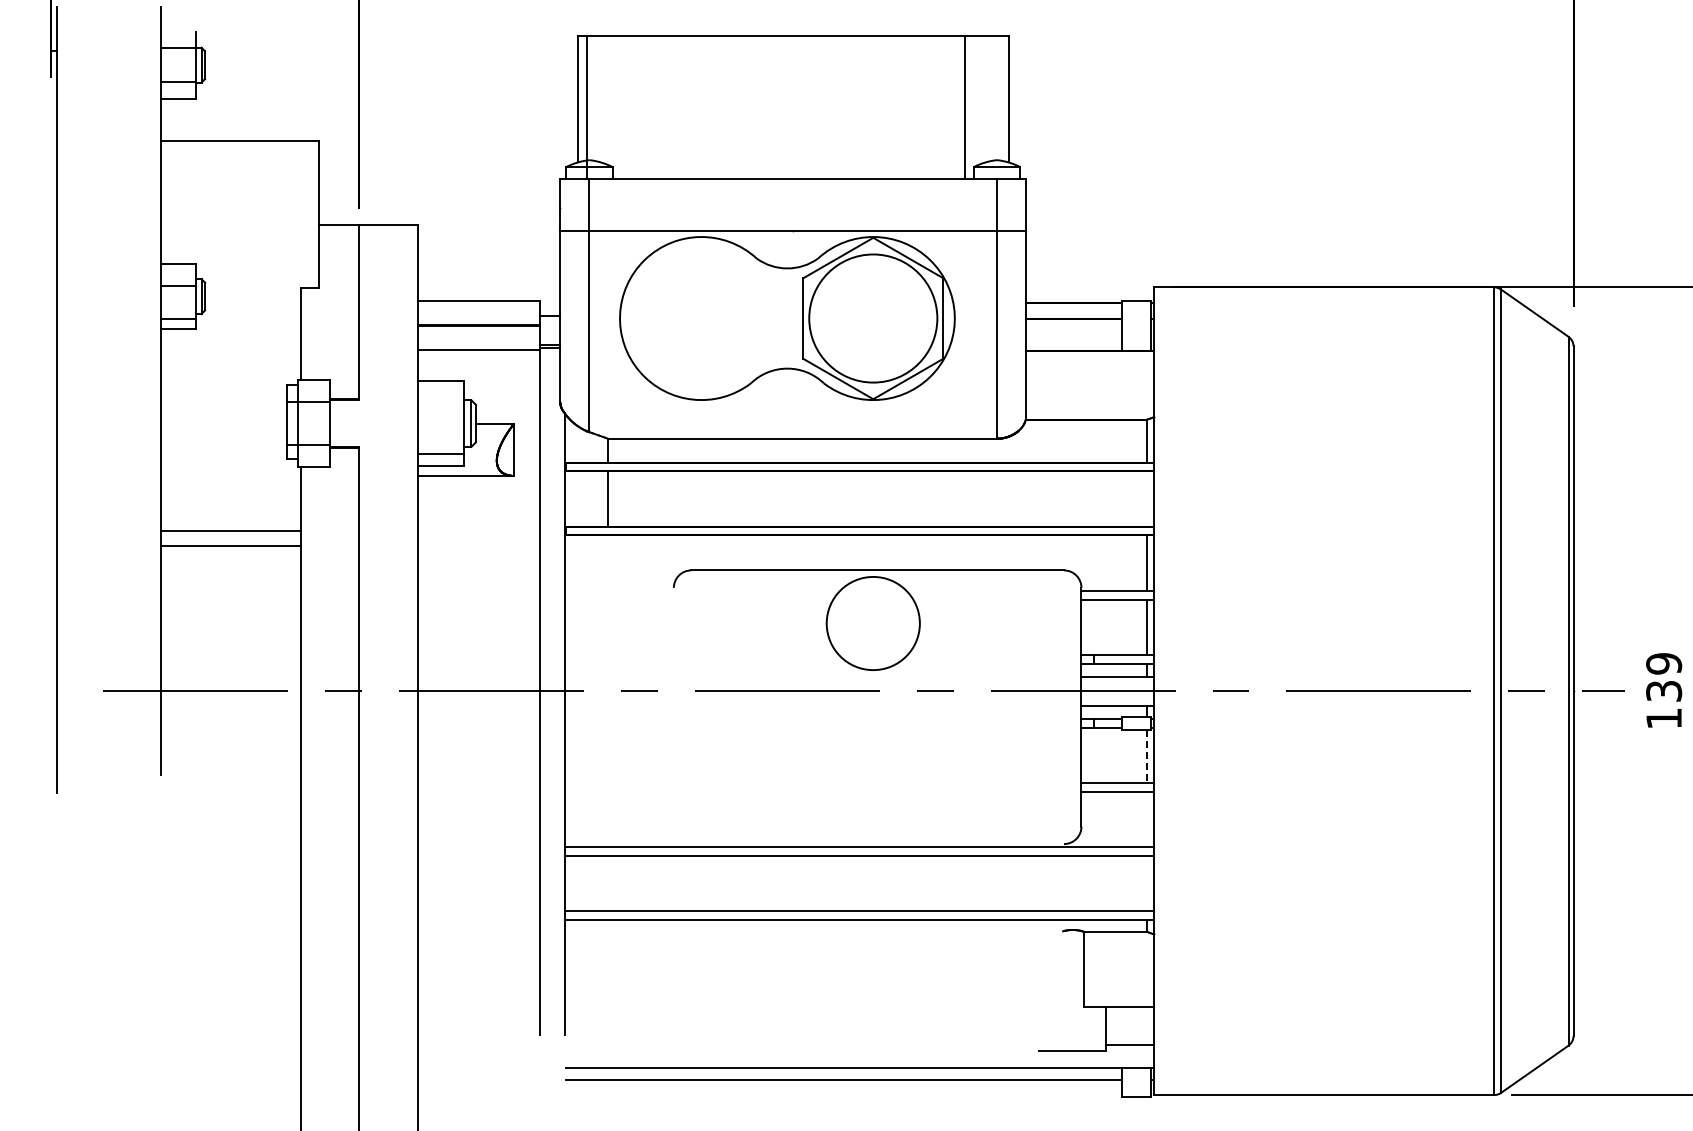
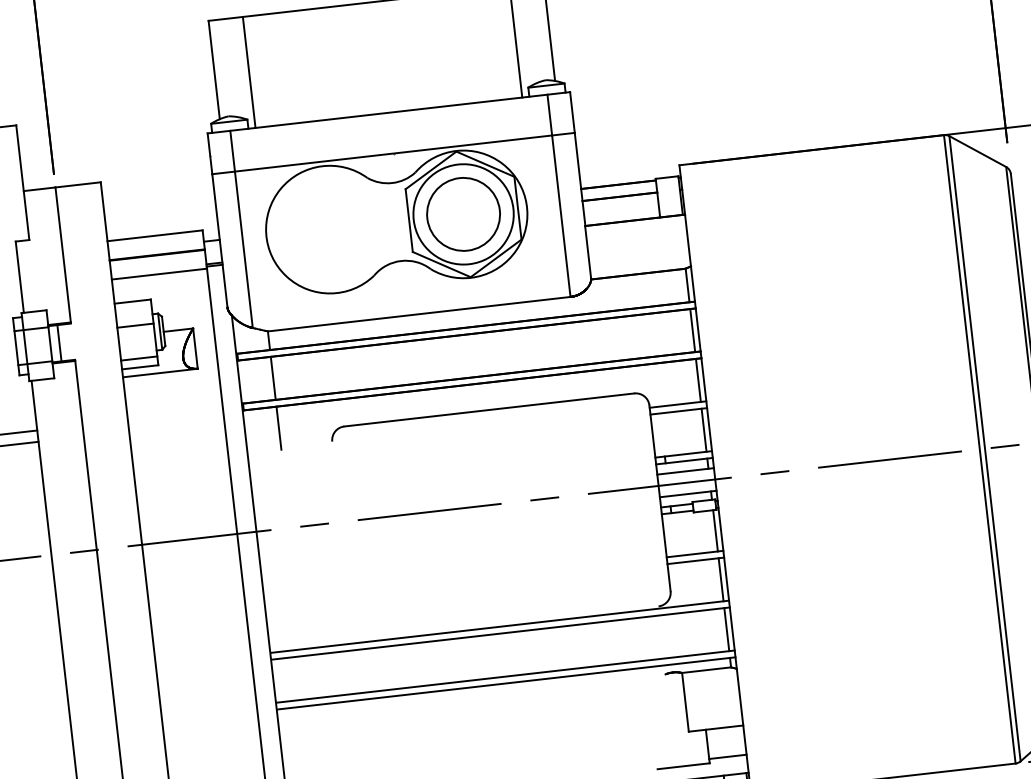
line: (586, 107) -> (248, 72), moved
line: (440, 412) -> (135, 325), added
line: (341, 423) -> (59, 343), added
line: (1147, 498) -> (692, 330), added
line: (608, 562) -> (279, 427), added
circle: (872, 623) -> (462, 214), moved
line: (1147, 756) -> (715, 530), dashed -> solid
line: (1147, 819) -> (721, 579), added
line: (1147, 883) -> (727, 629), added

